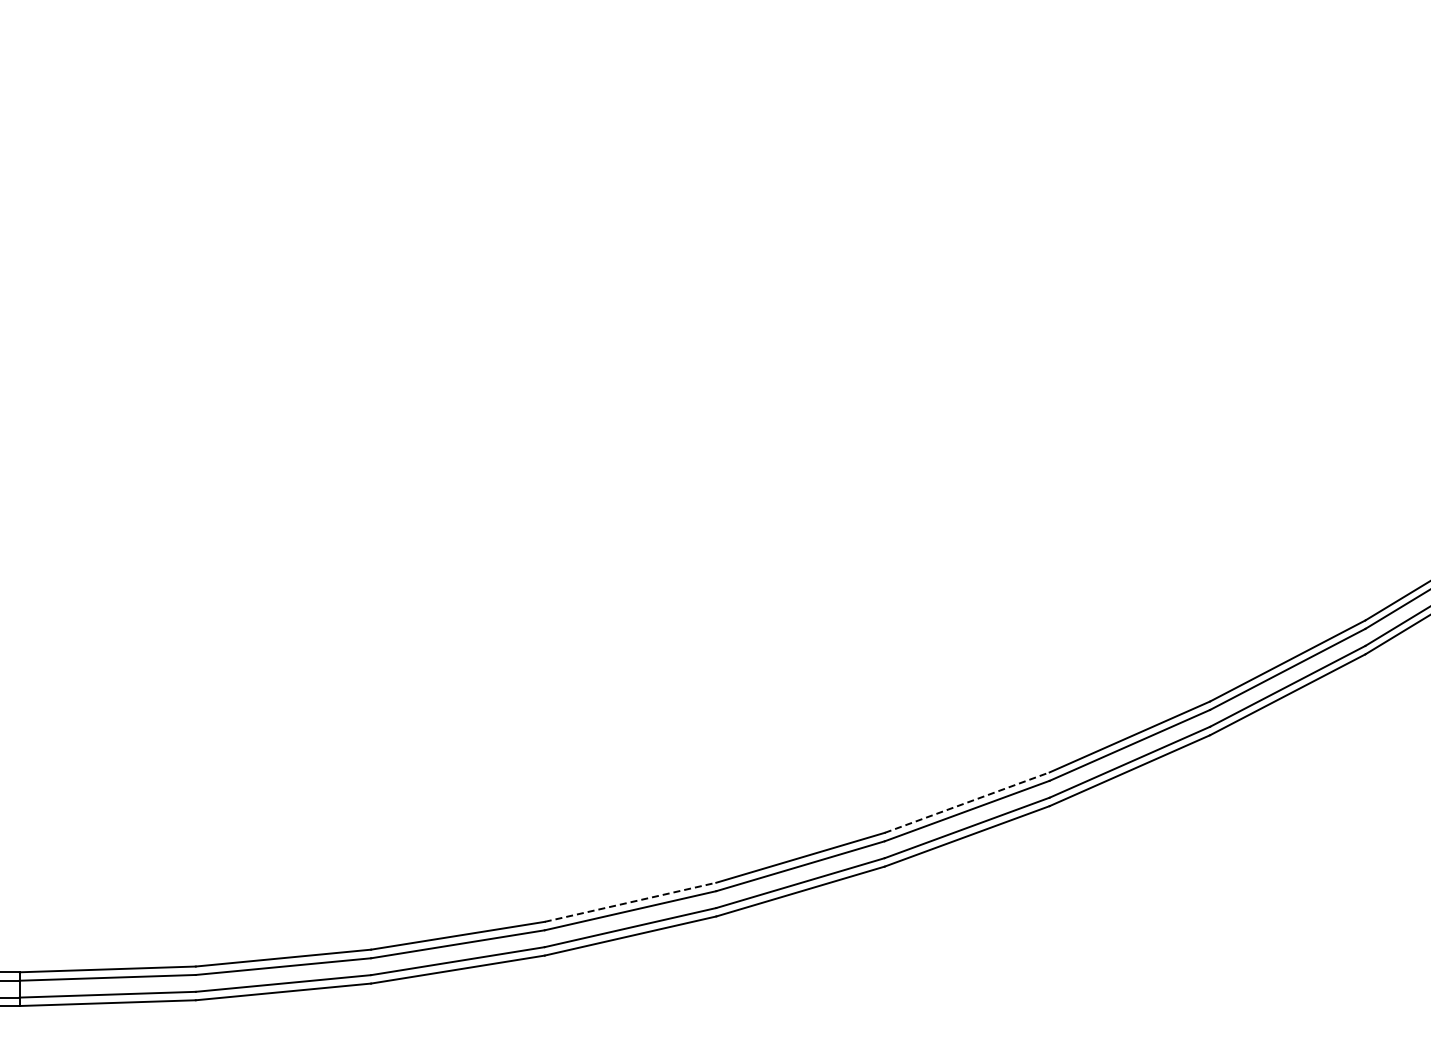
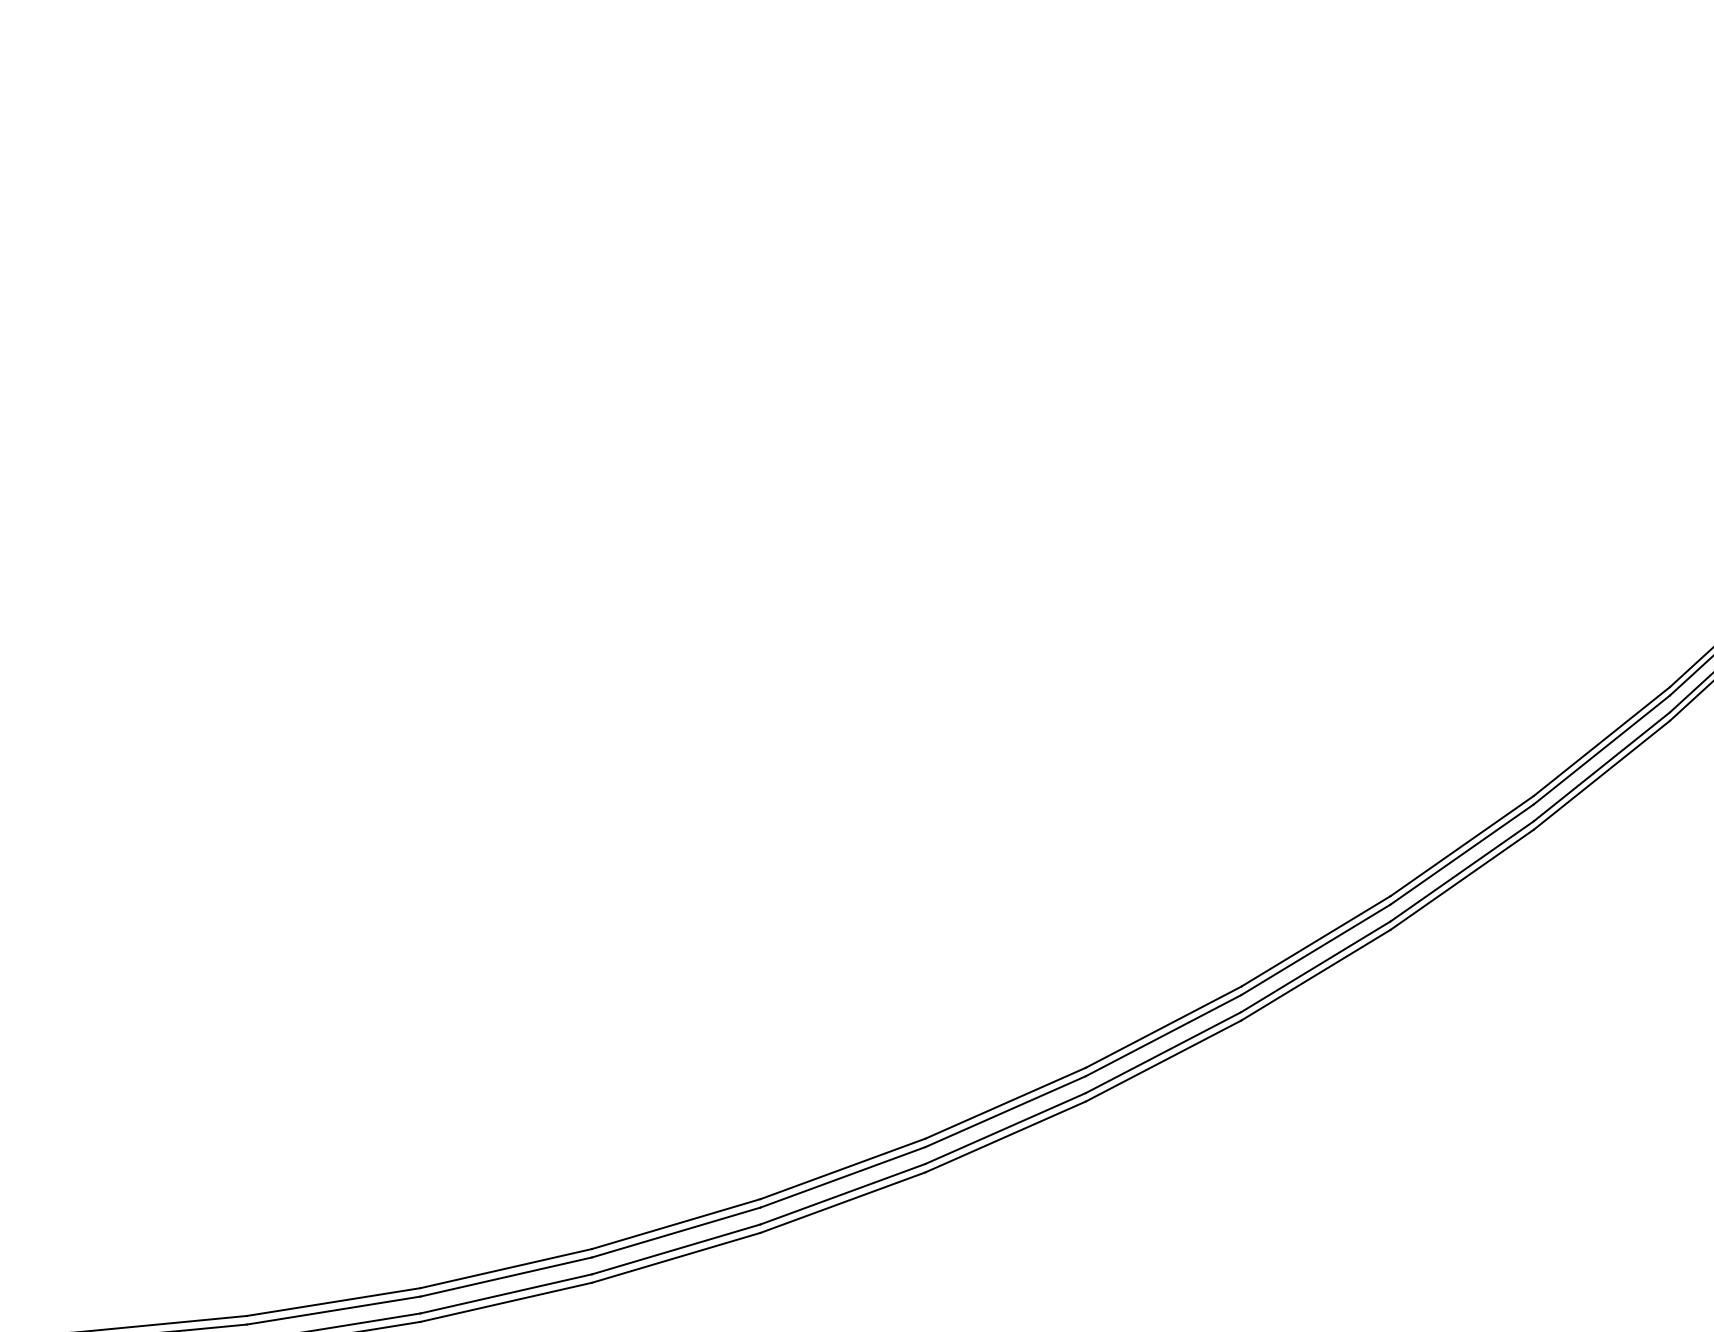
line: (966, 802) -> (842, 1168), dashed -> solid
line: (630, 902) -> (506, 1268), dashed -> solid

